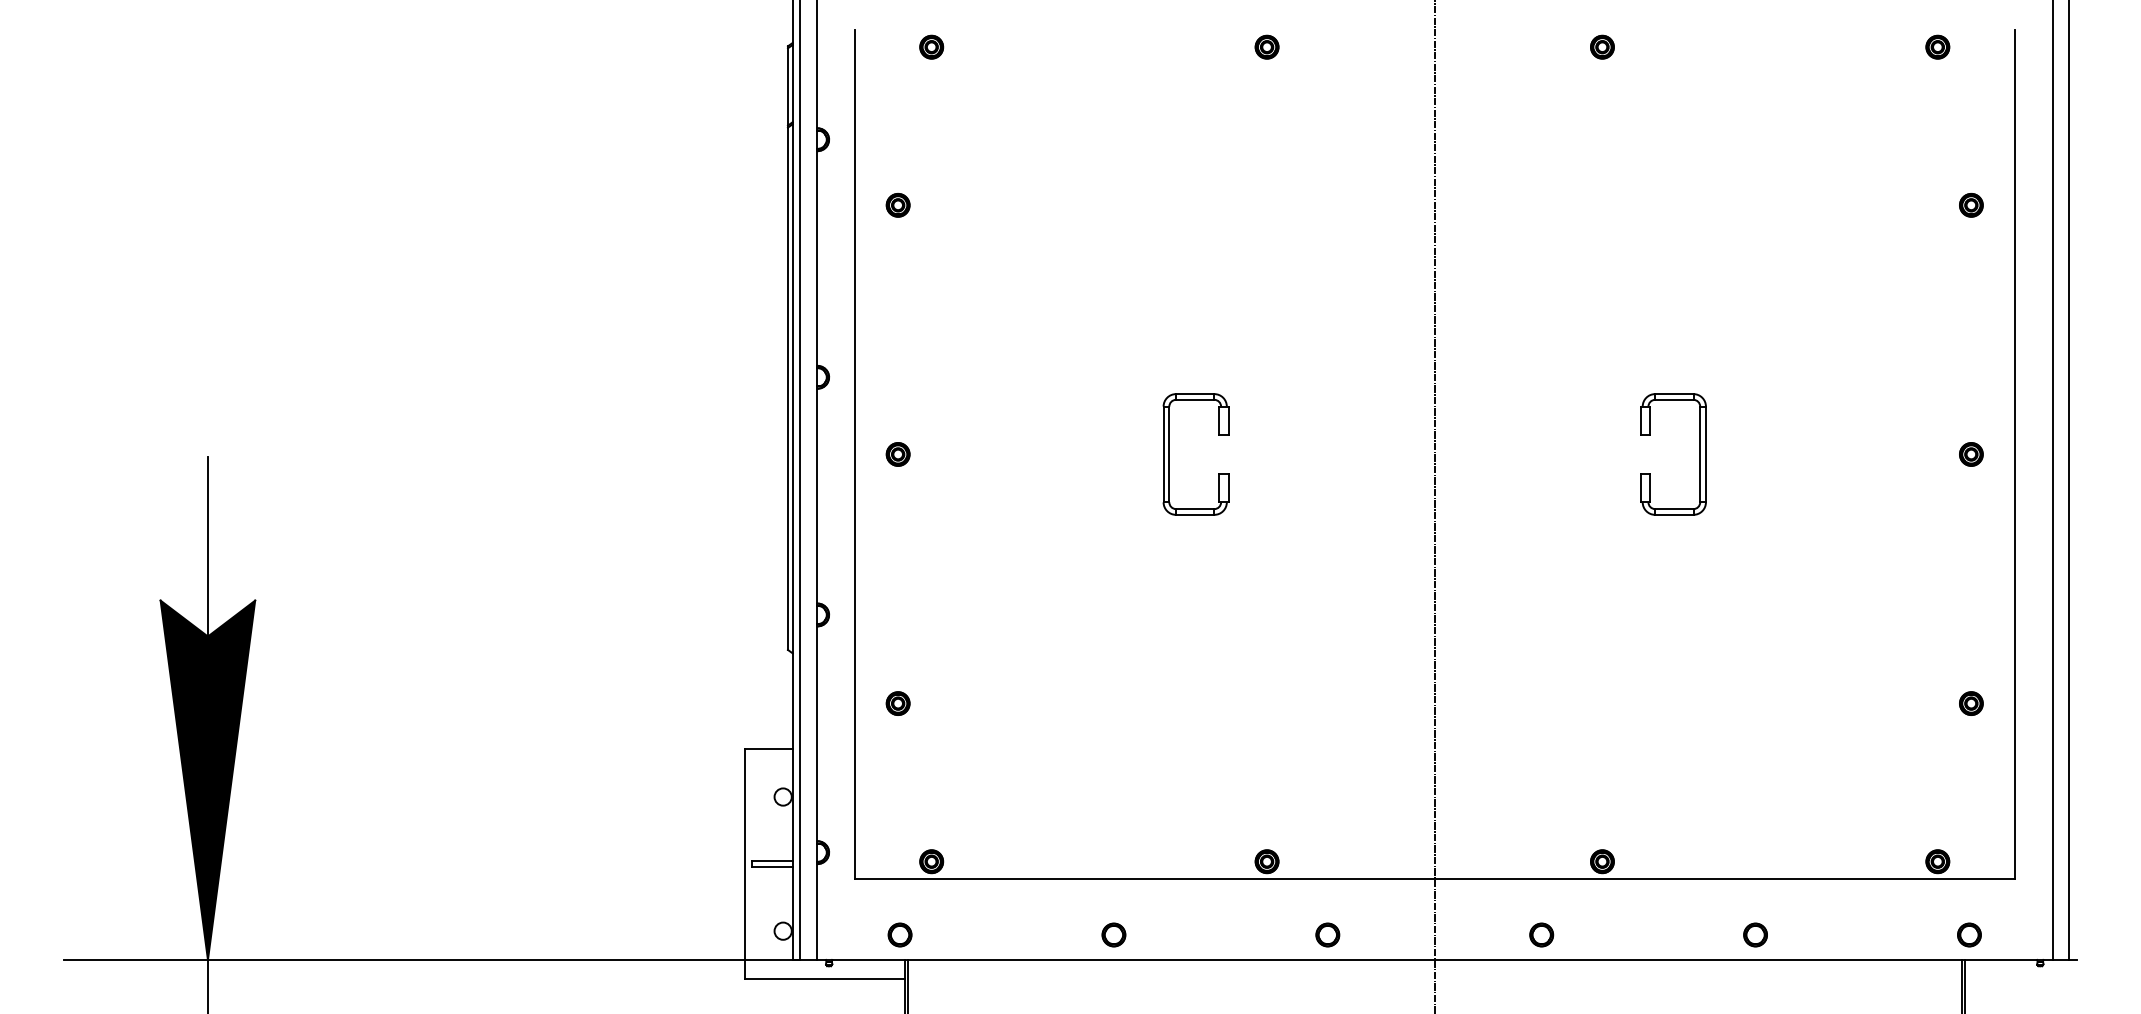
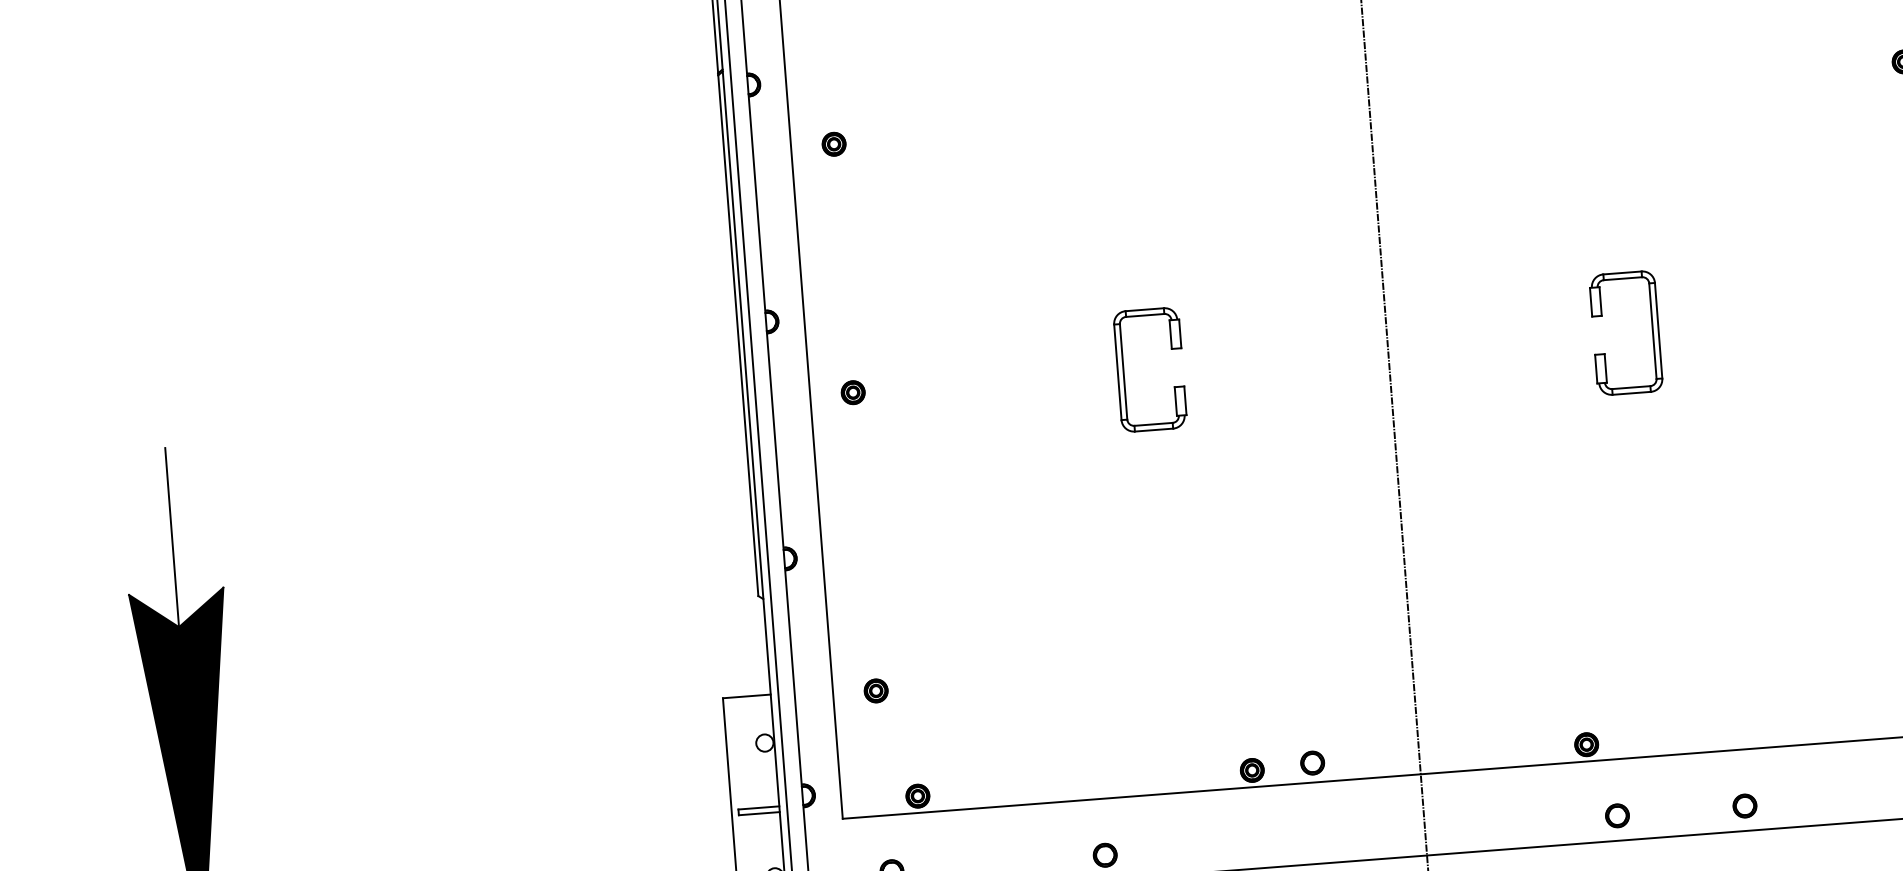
part: (897, 703) -> (875, 690), moved
part: (1327, 934) -> (1312, 762), moved
part: (1541, 934) -> (1617, 815), moved

